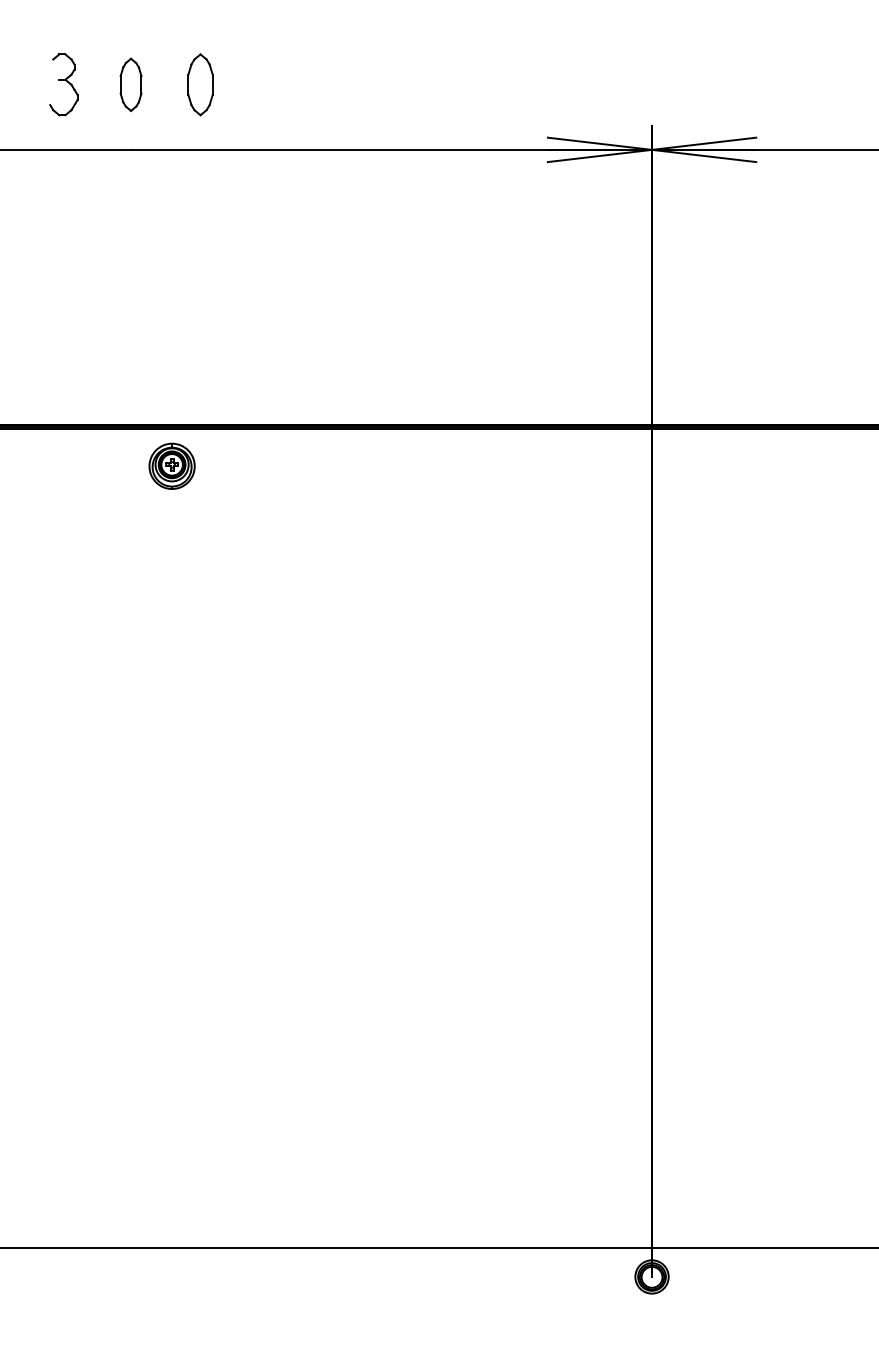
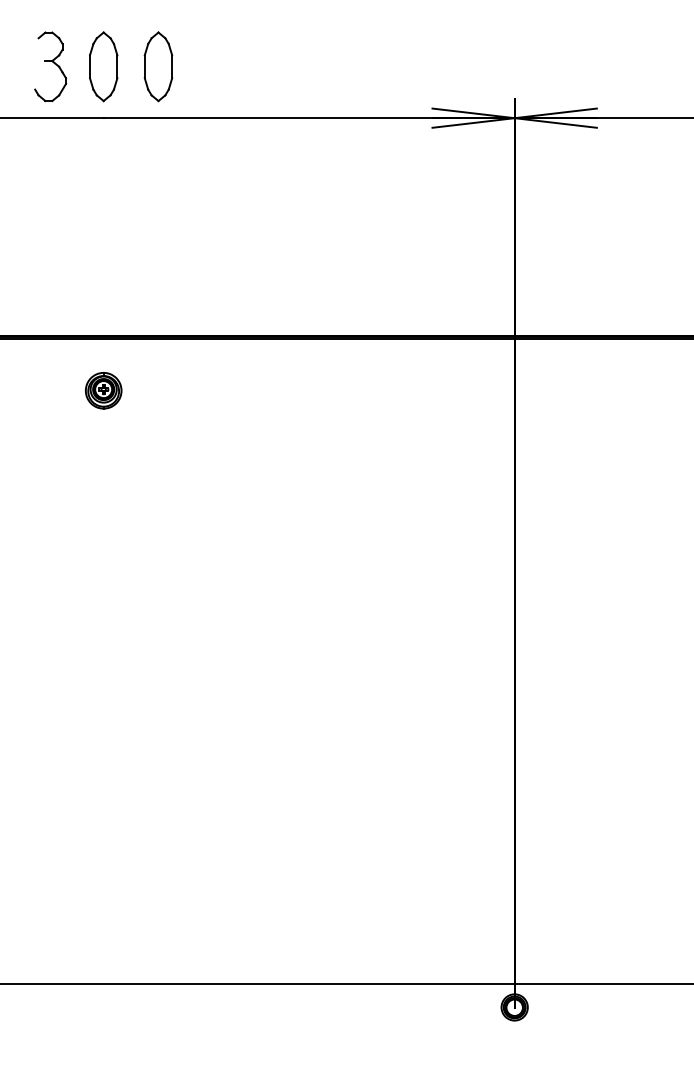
part: (63, 84) -> (50, 66), size x1.43
part: (130, 84) -> (103, 66), size x1.67
part: (200, 84) -> (158, 66), size x1.43
part: (171, 465) -> (103, 390), moved

